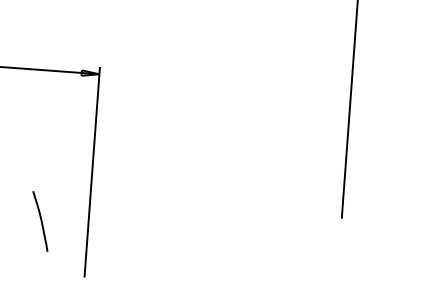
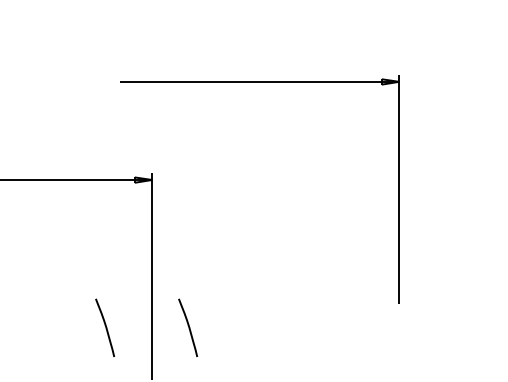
curve: (125, 227) -> (188, 327), added

